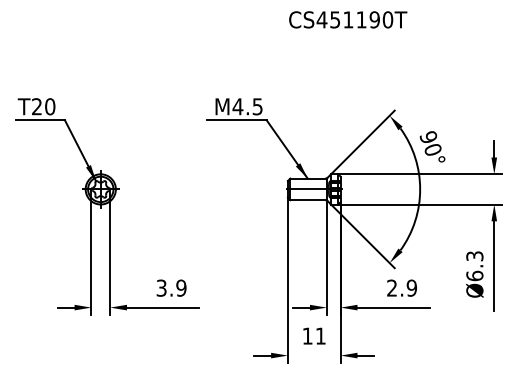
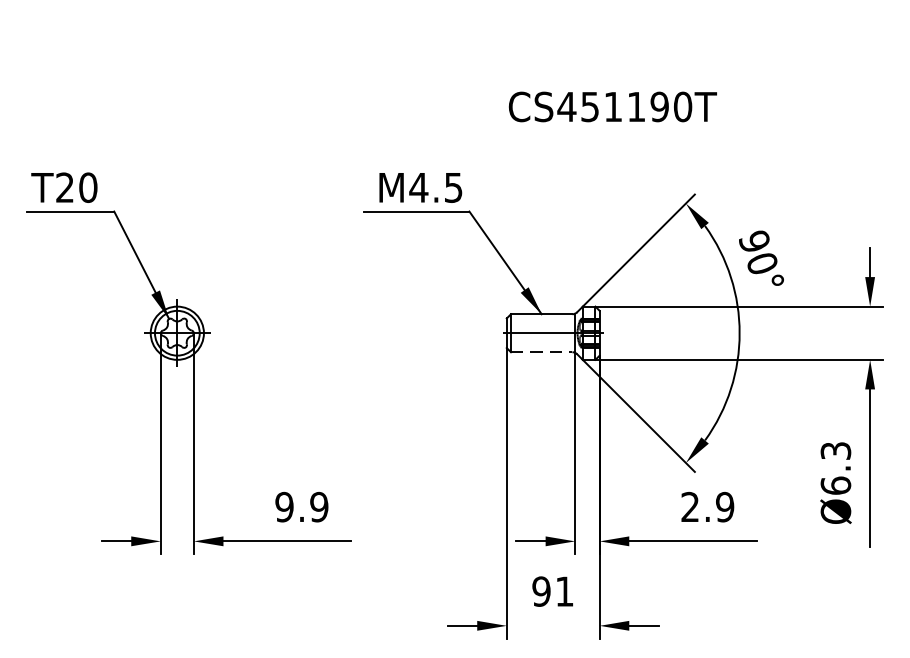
text: (348, 19) -> (613, 106), moved
line: (308, 200) -> (543, 352), solid -> dashed
text: (161, 287) -> (284, 505), 3.9 -> 9.9
text: (307, 335) -> (541, 590), 11 -> 91

